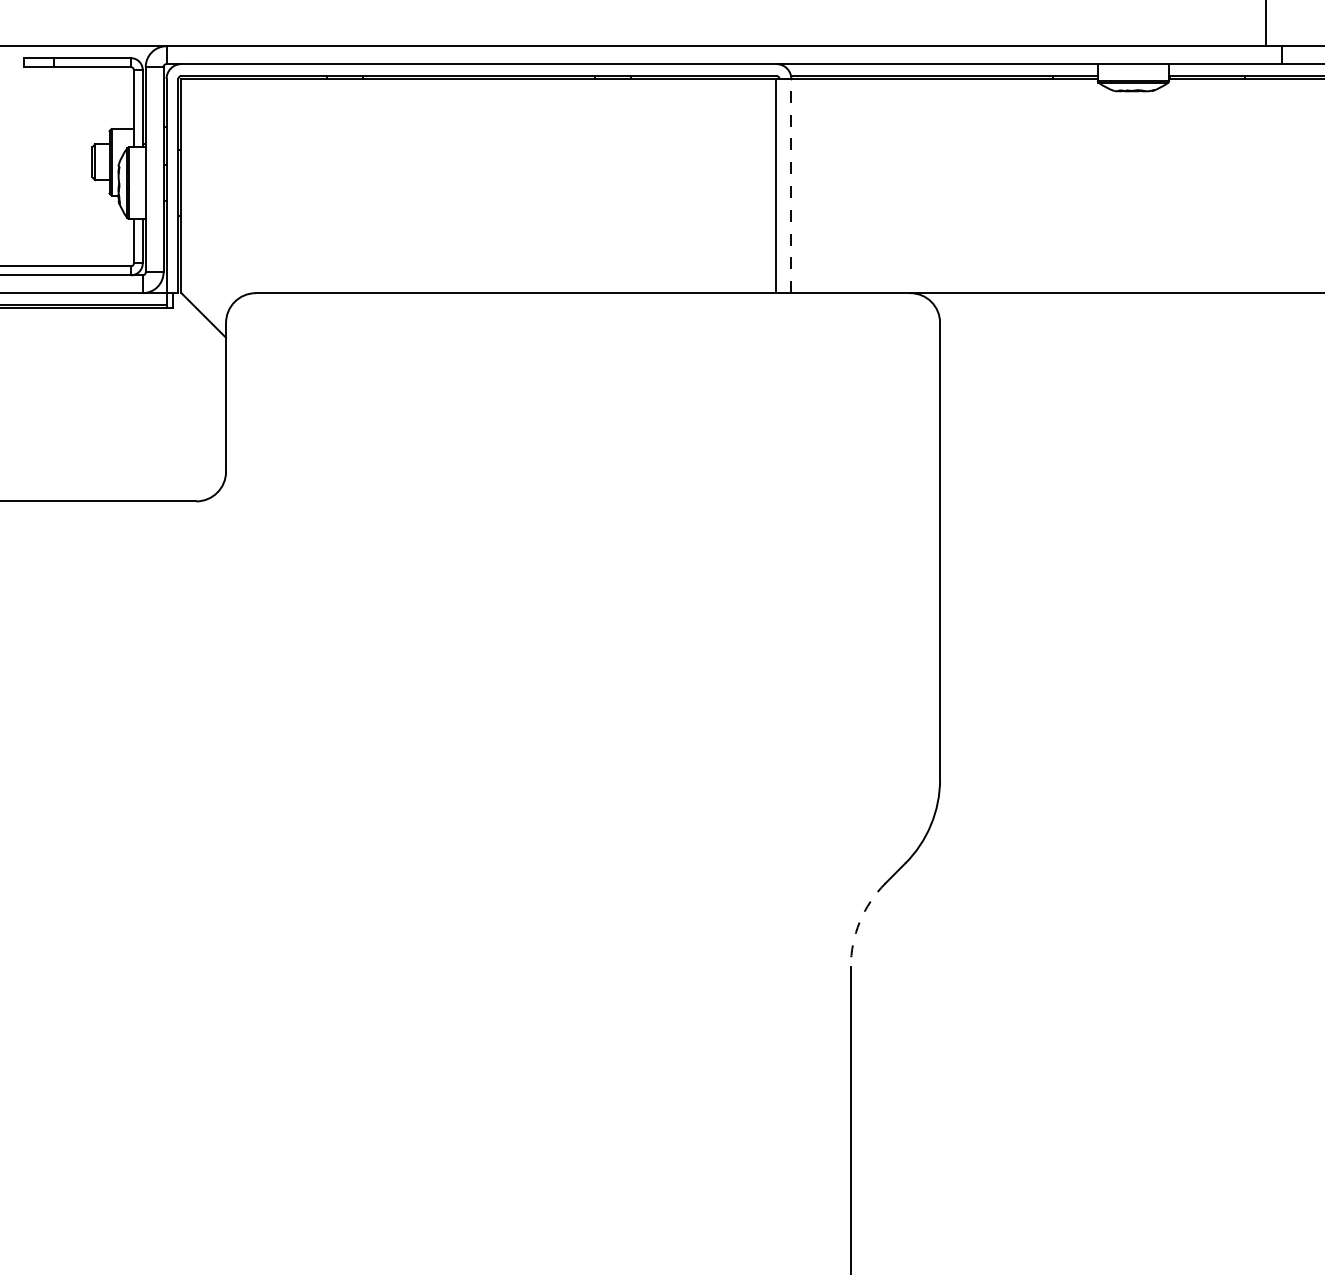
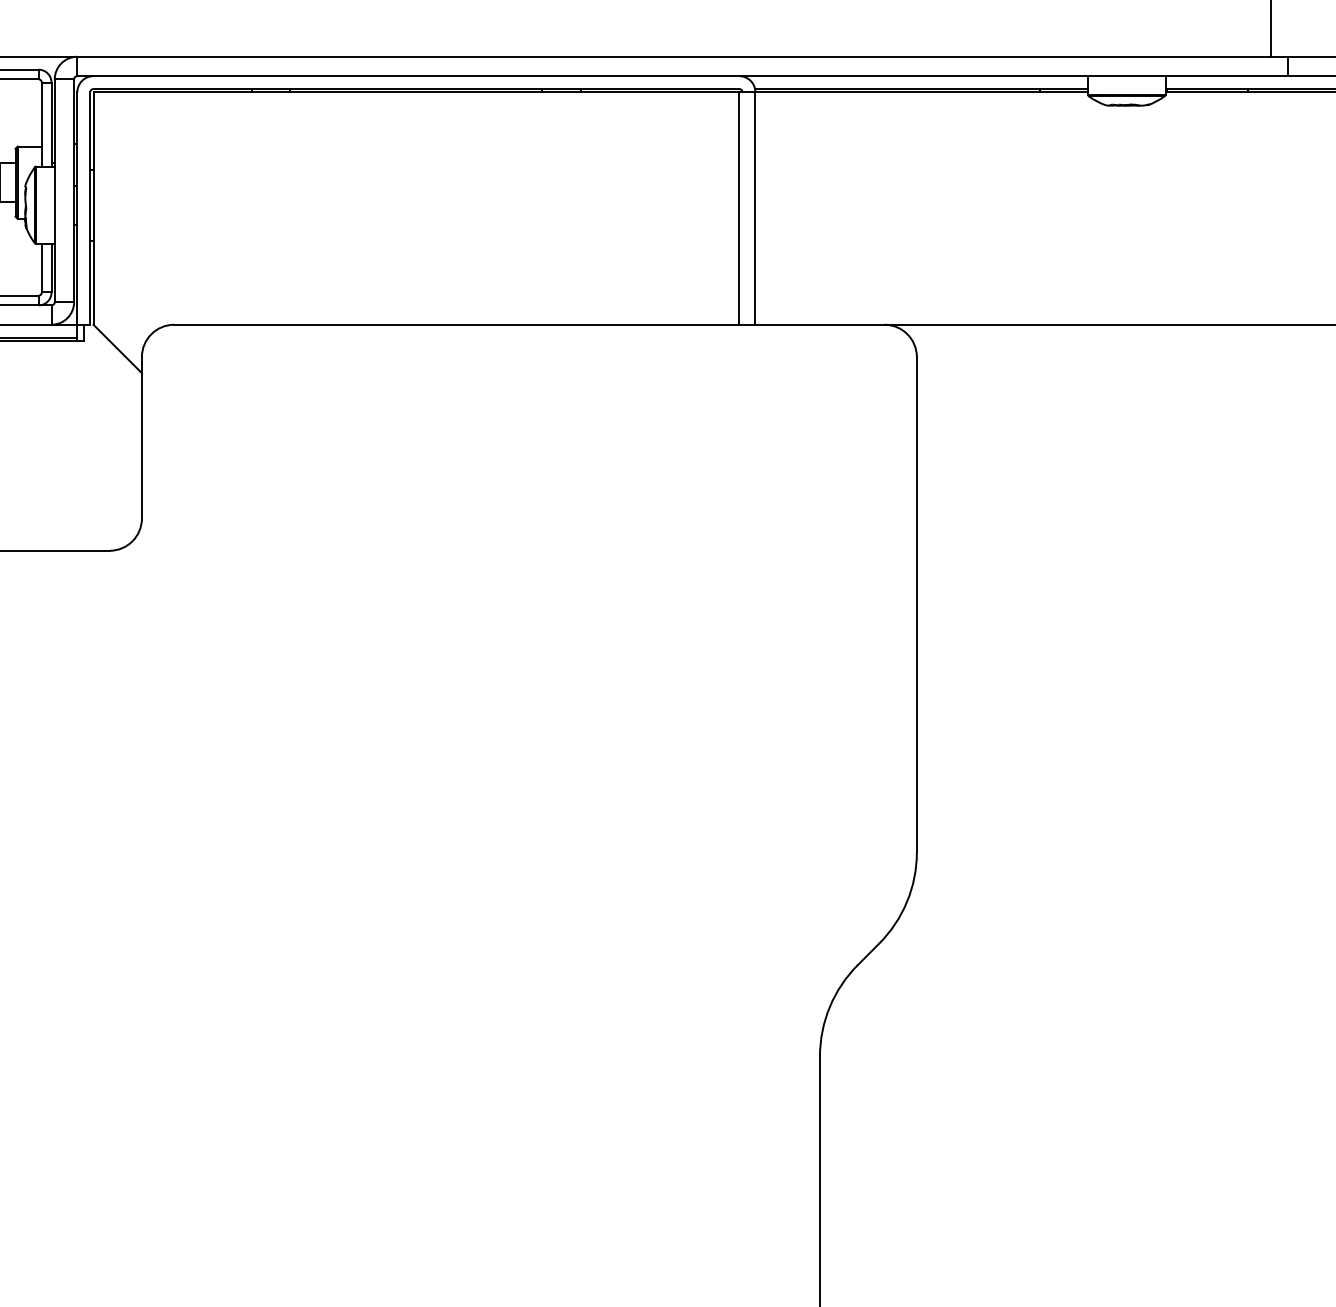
line: (791, 185) -> (755, 207), dashed -> solid
arc: (859, 921) -> (829, 1006), dashed -> solid

